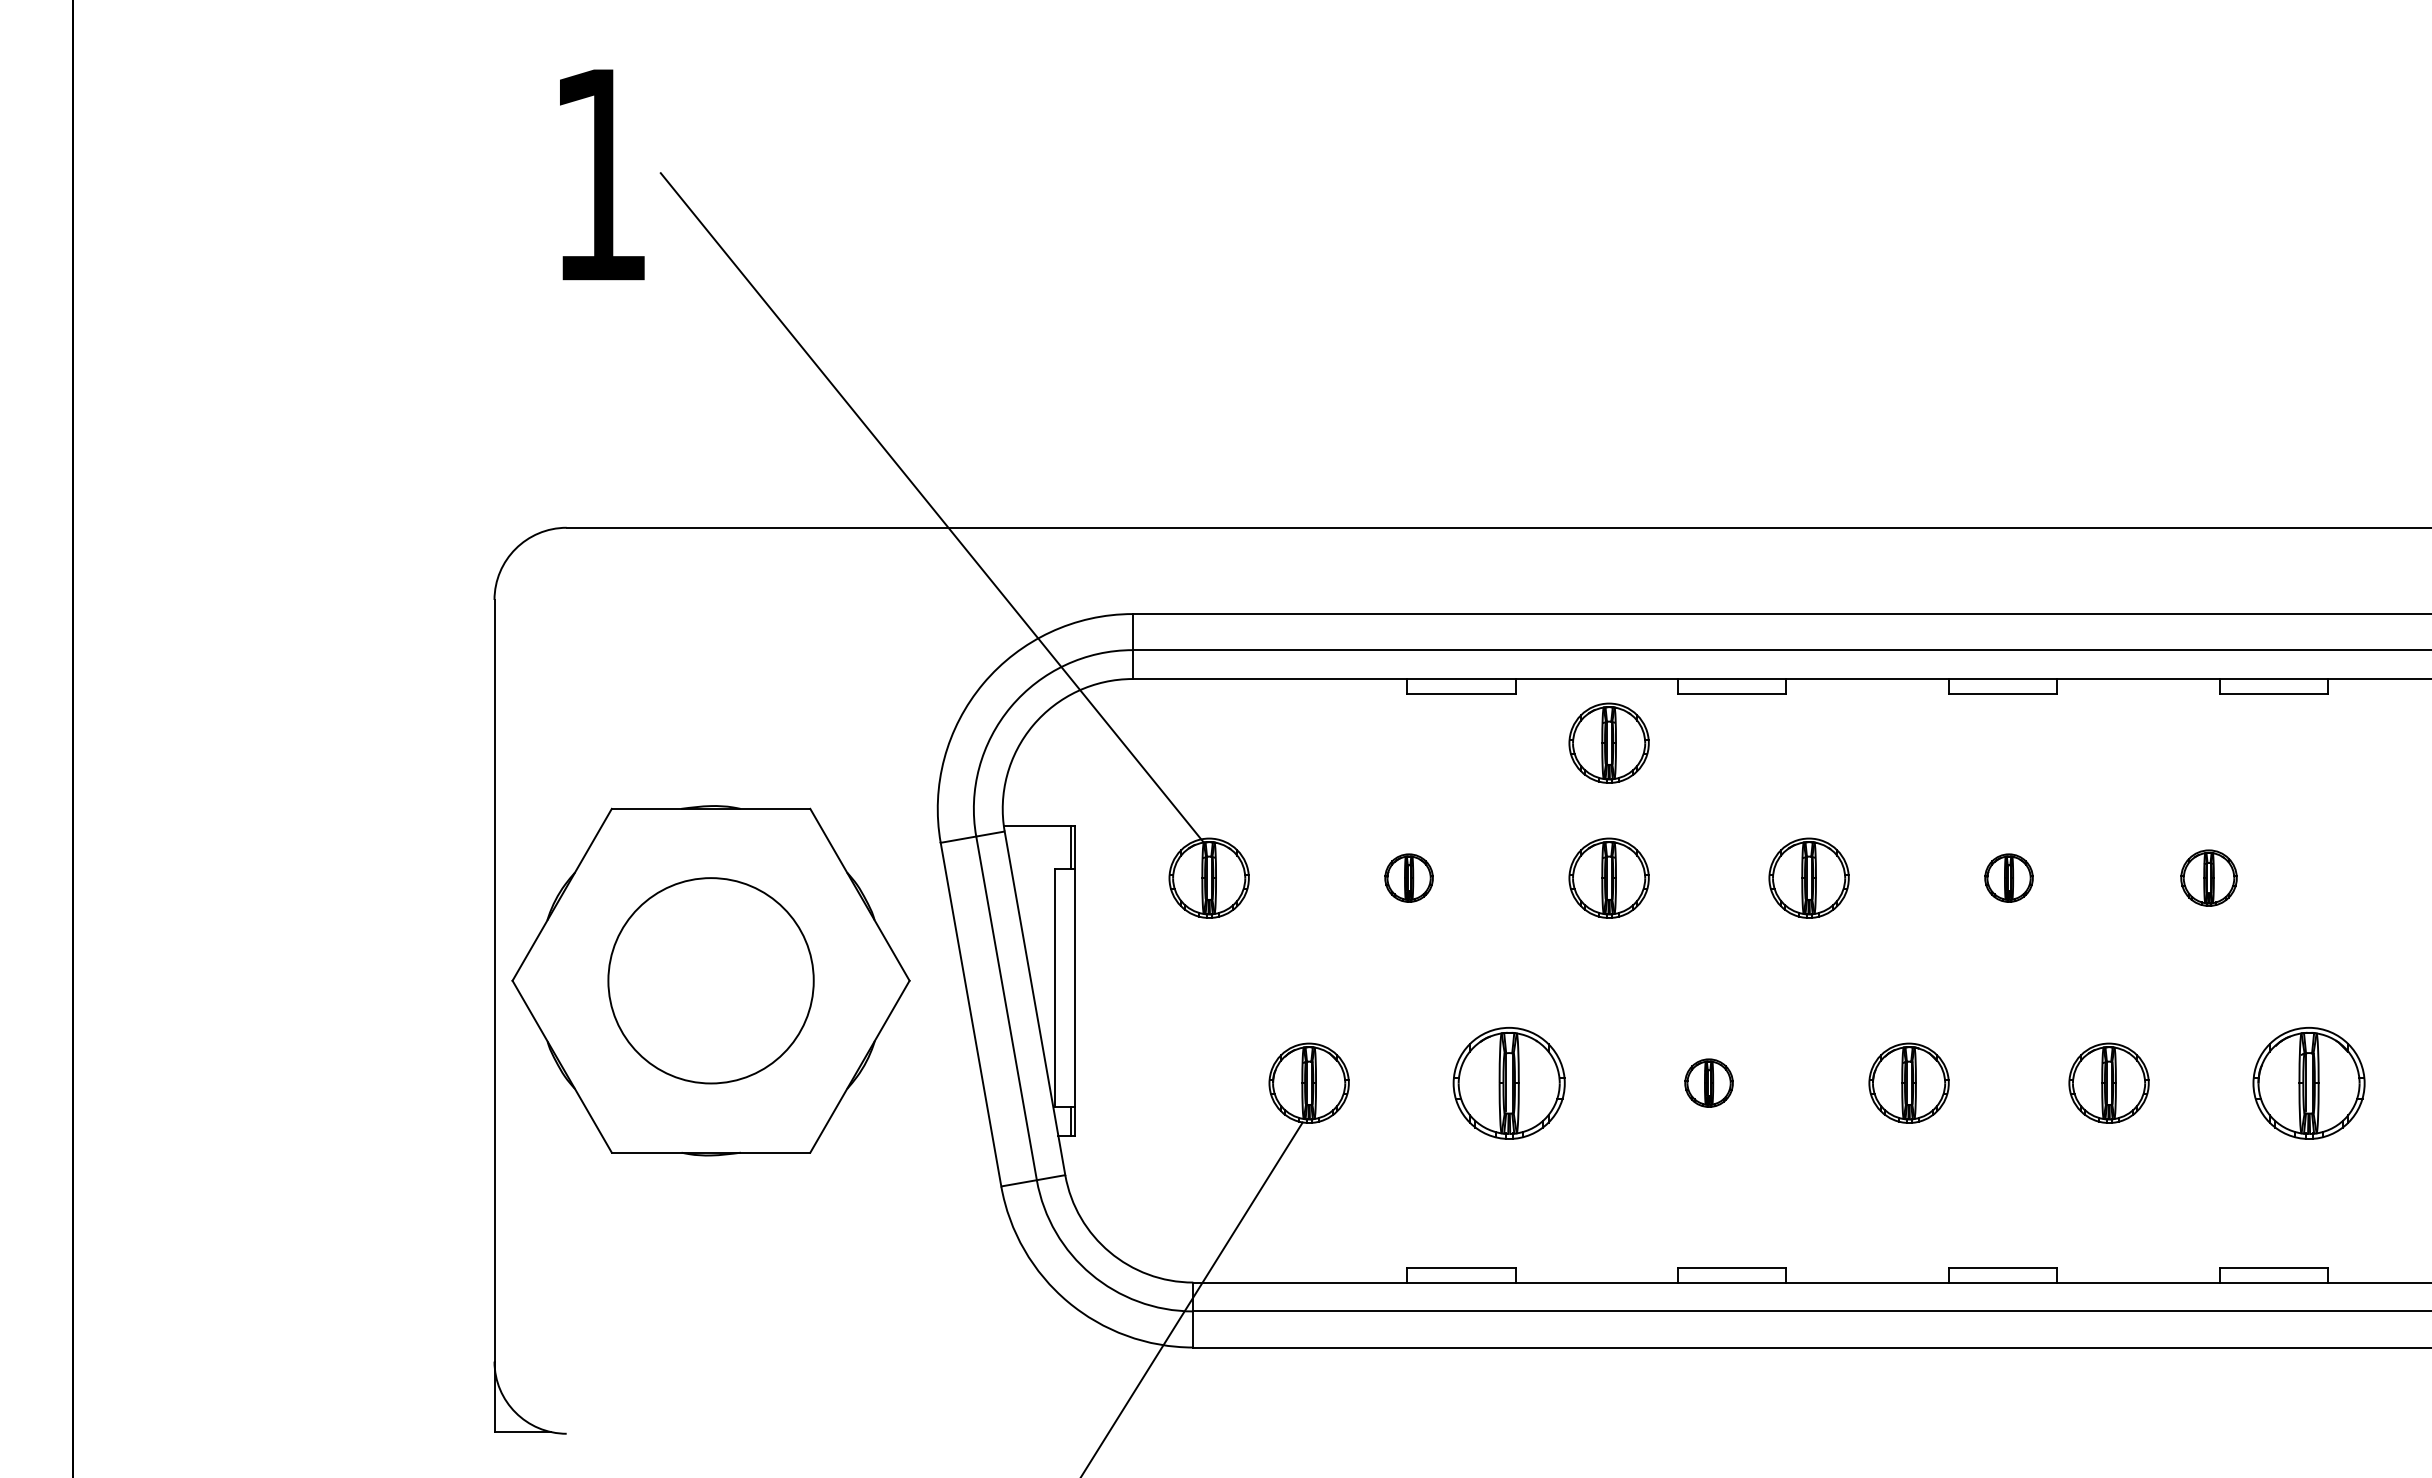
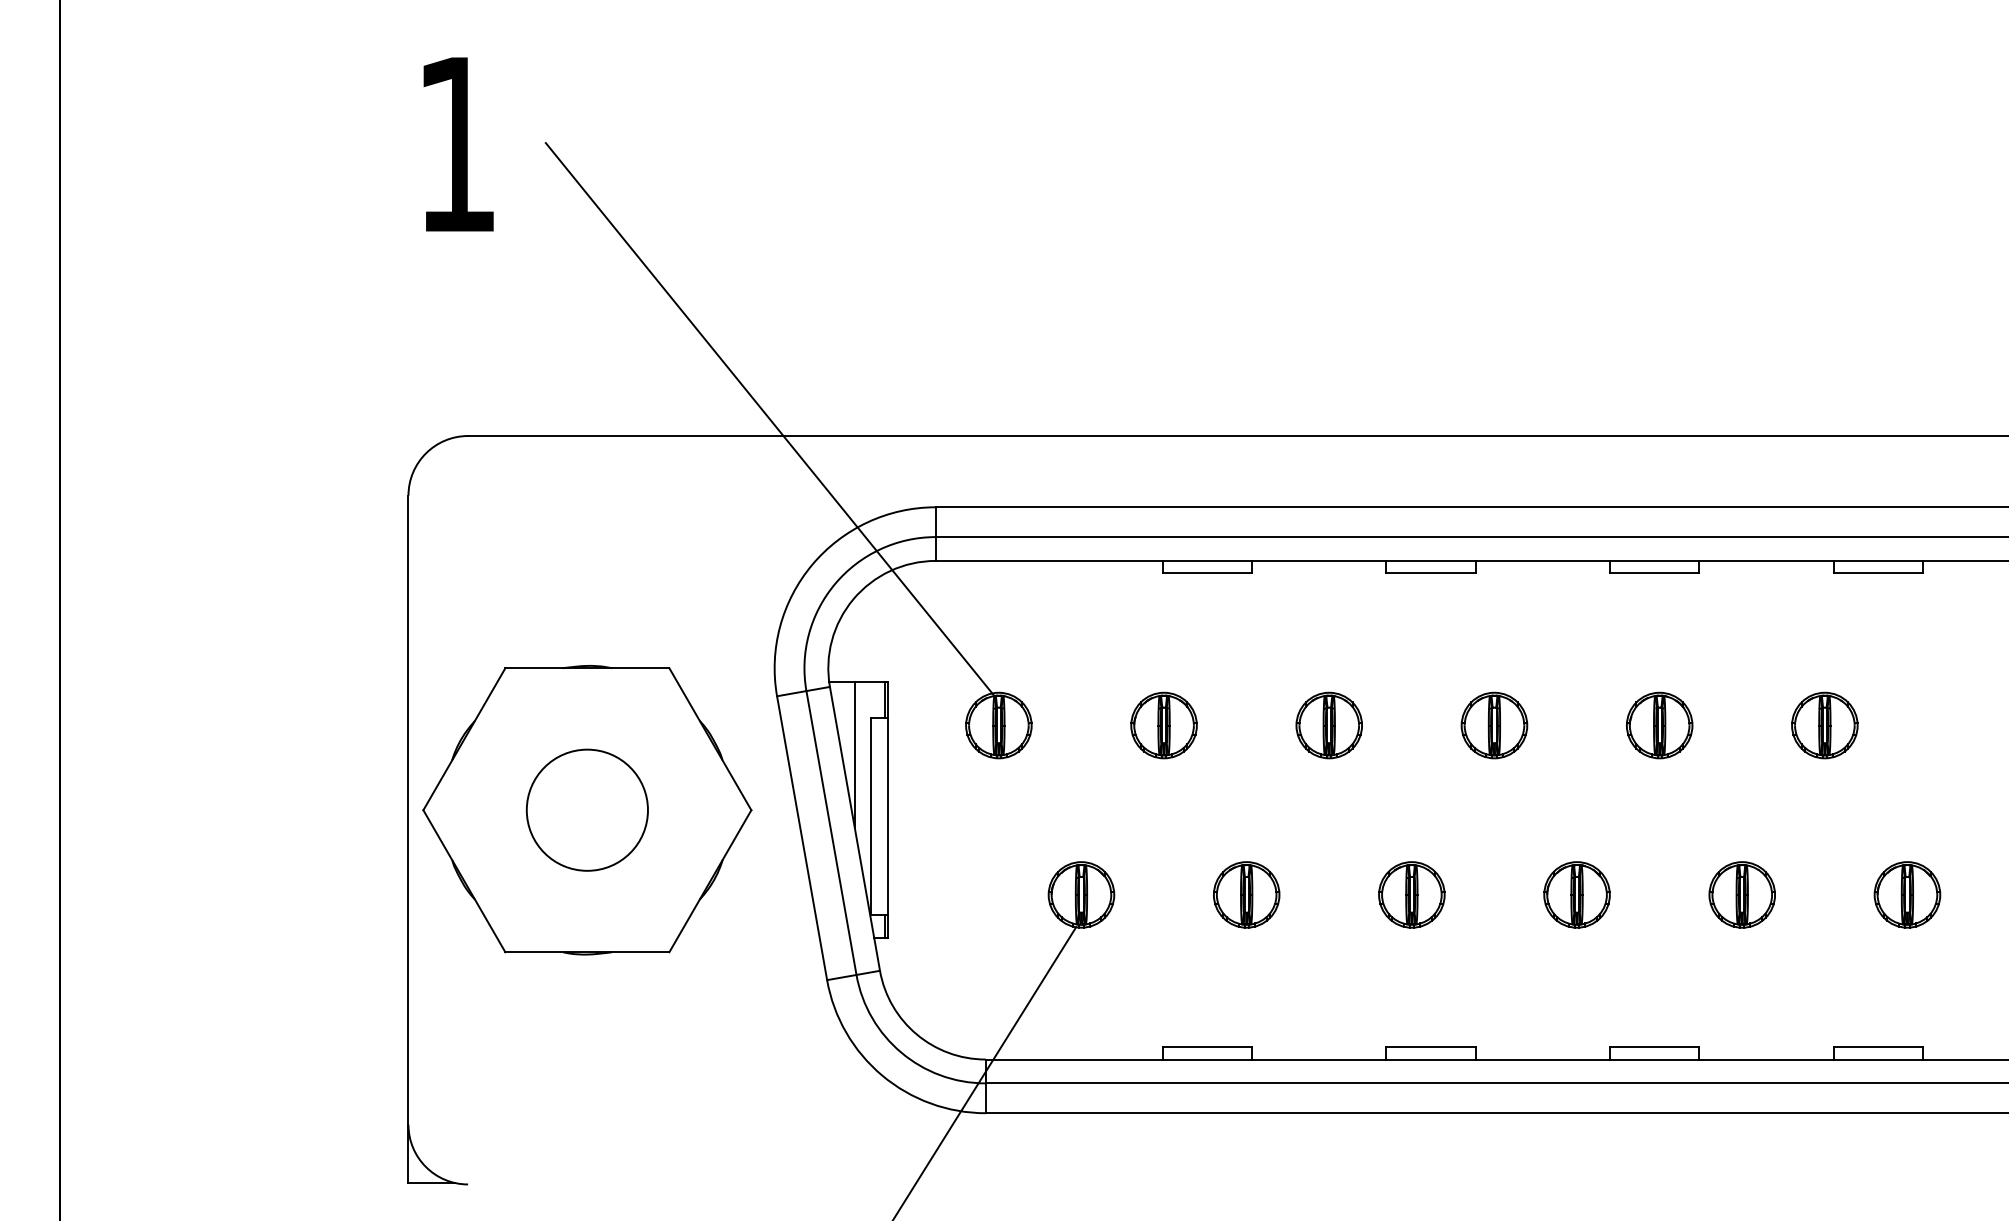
text: (602, 174) -> (458, 144), moved
part: (1608, 742) -> (1328, 613), removed
part: (1408, 877) -> (1163, 724), size x1.67
part: (2008, 877) -> (1659, 724), size x1.67
part: (2208, 877) -> (1824, 724), size x1.43
line: (1034, 913) -> (854, 754), added
circle: (710, 980) -> (586, 810), size x0.71
part: (1508, 1082) -> (1246, 894), size x0.71
part: (1708, 1082) -> (1411, 894), size x1.67
part: (2308, 1082) -> (1907, 894), size x0.71

